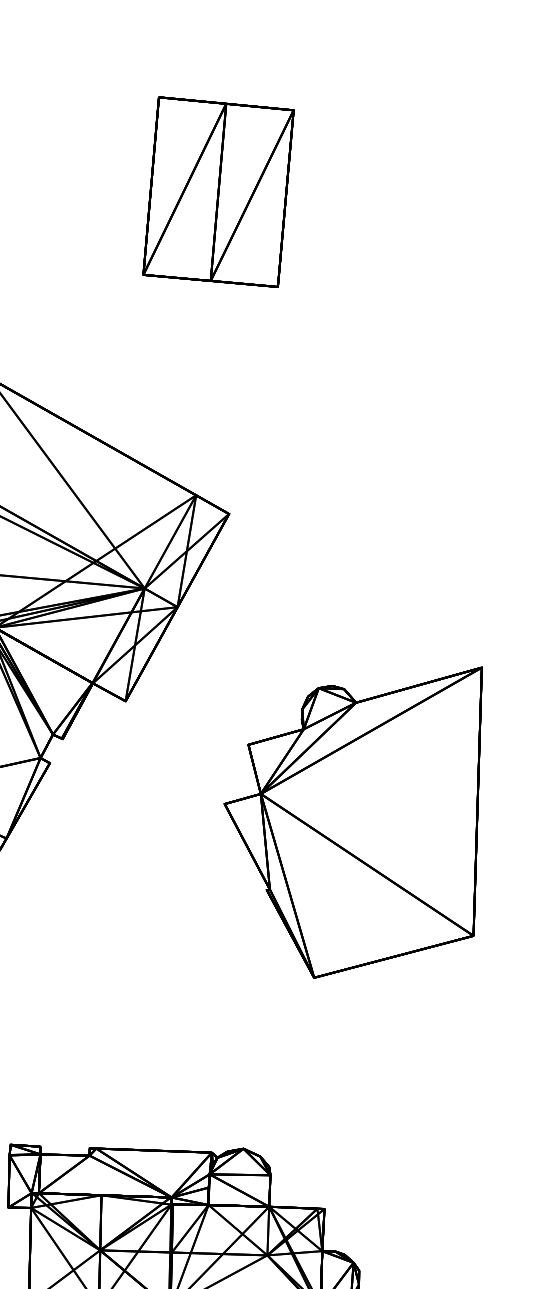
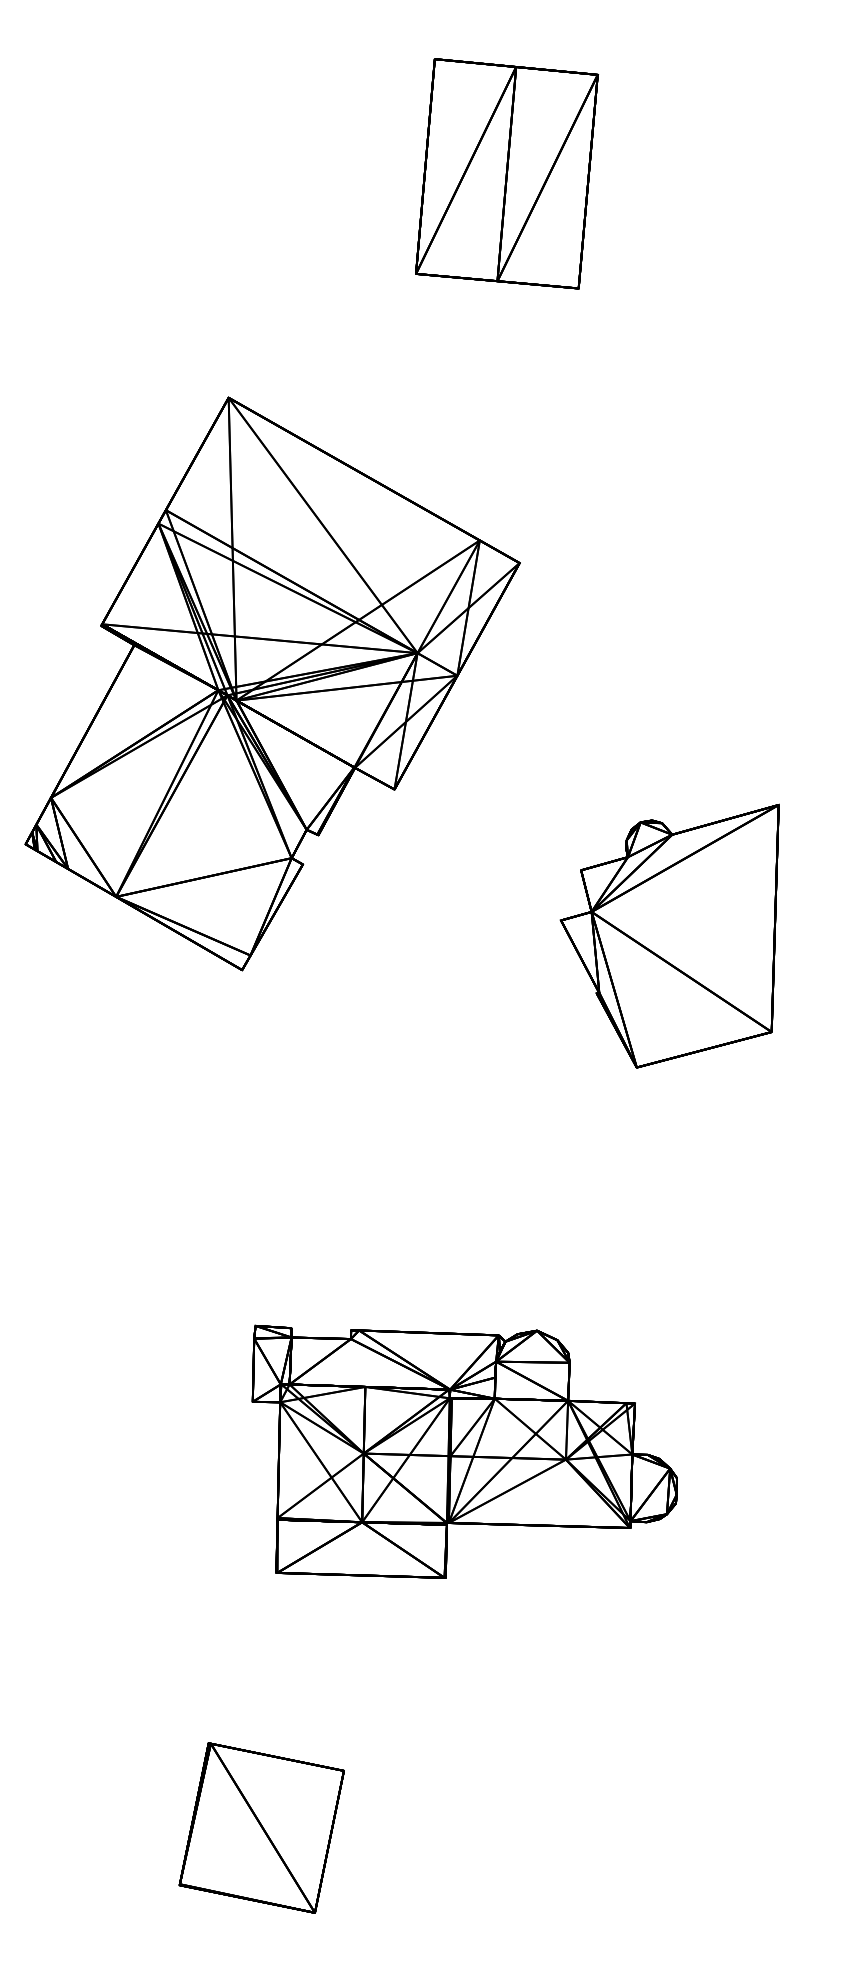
part: (353, 821) -> (669, 935), size x0.7

